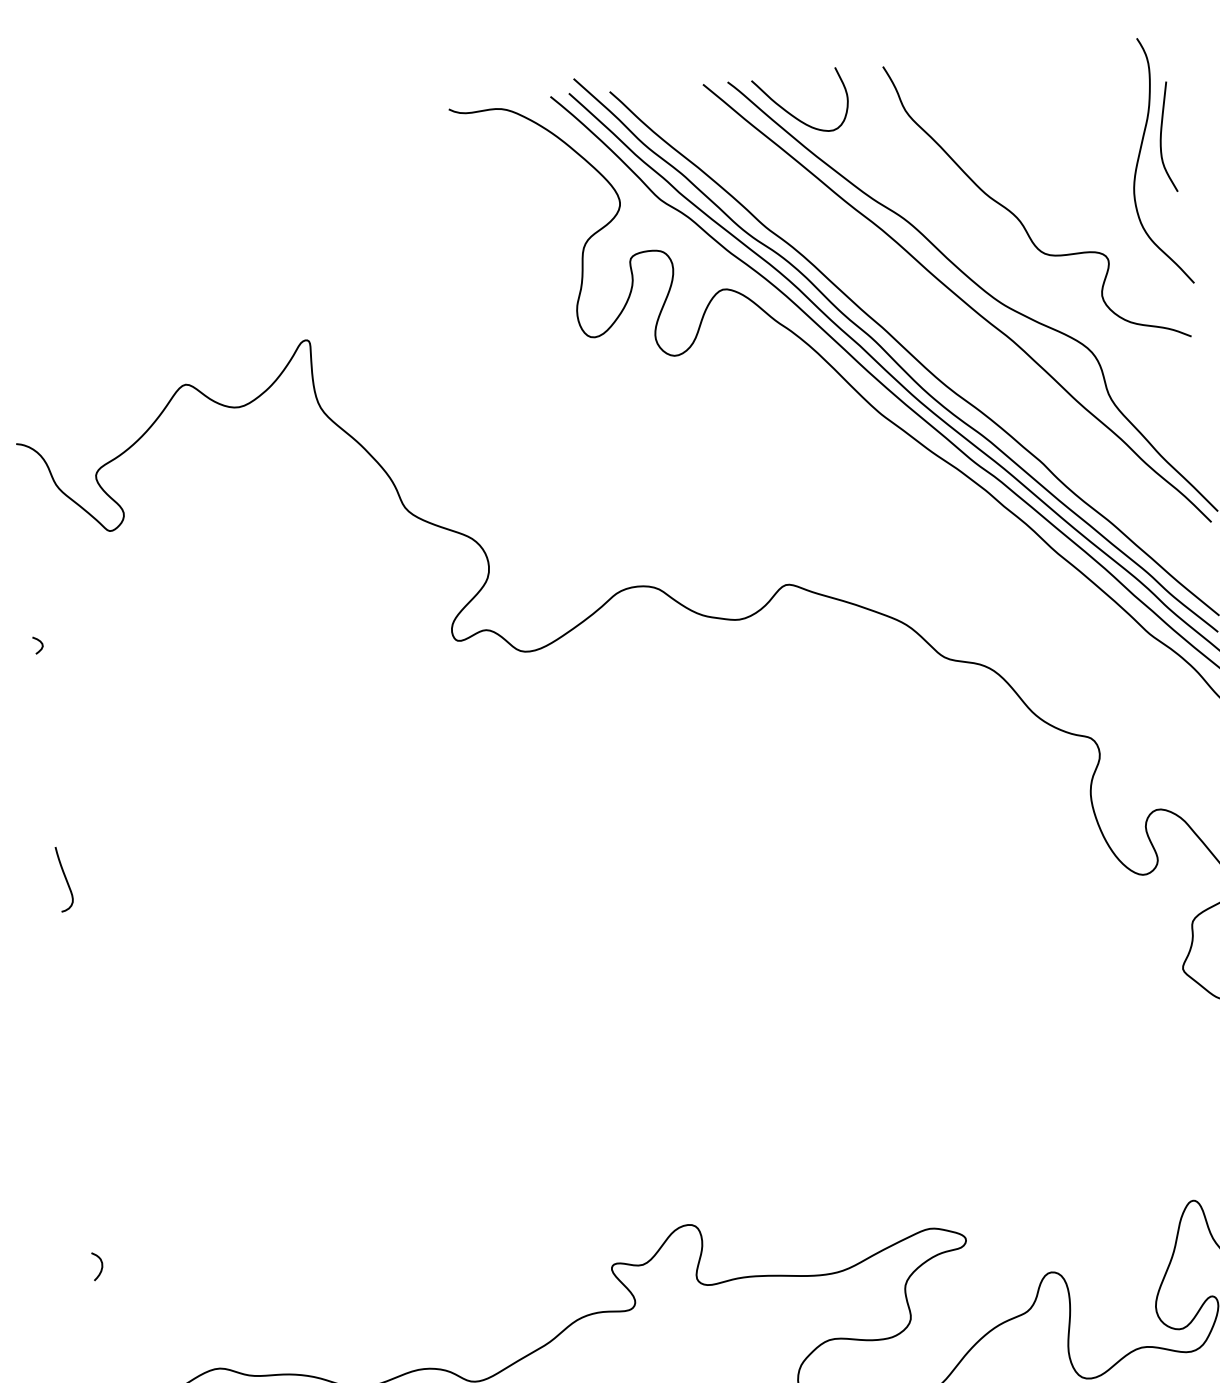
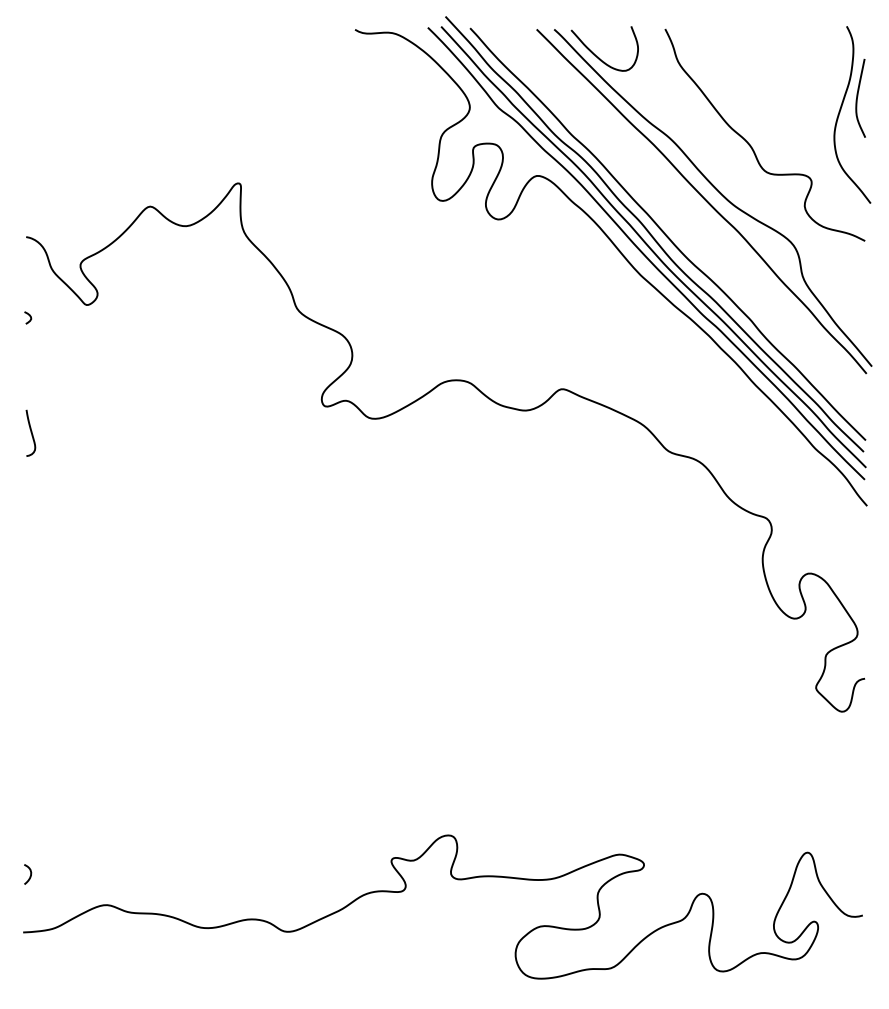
curve: (40, 643) -> (29, 316), moved
curve: (64, 878) -> (30, 432), moved
curve: (101, 1266) -> (30, 874), moved

